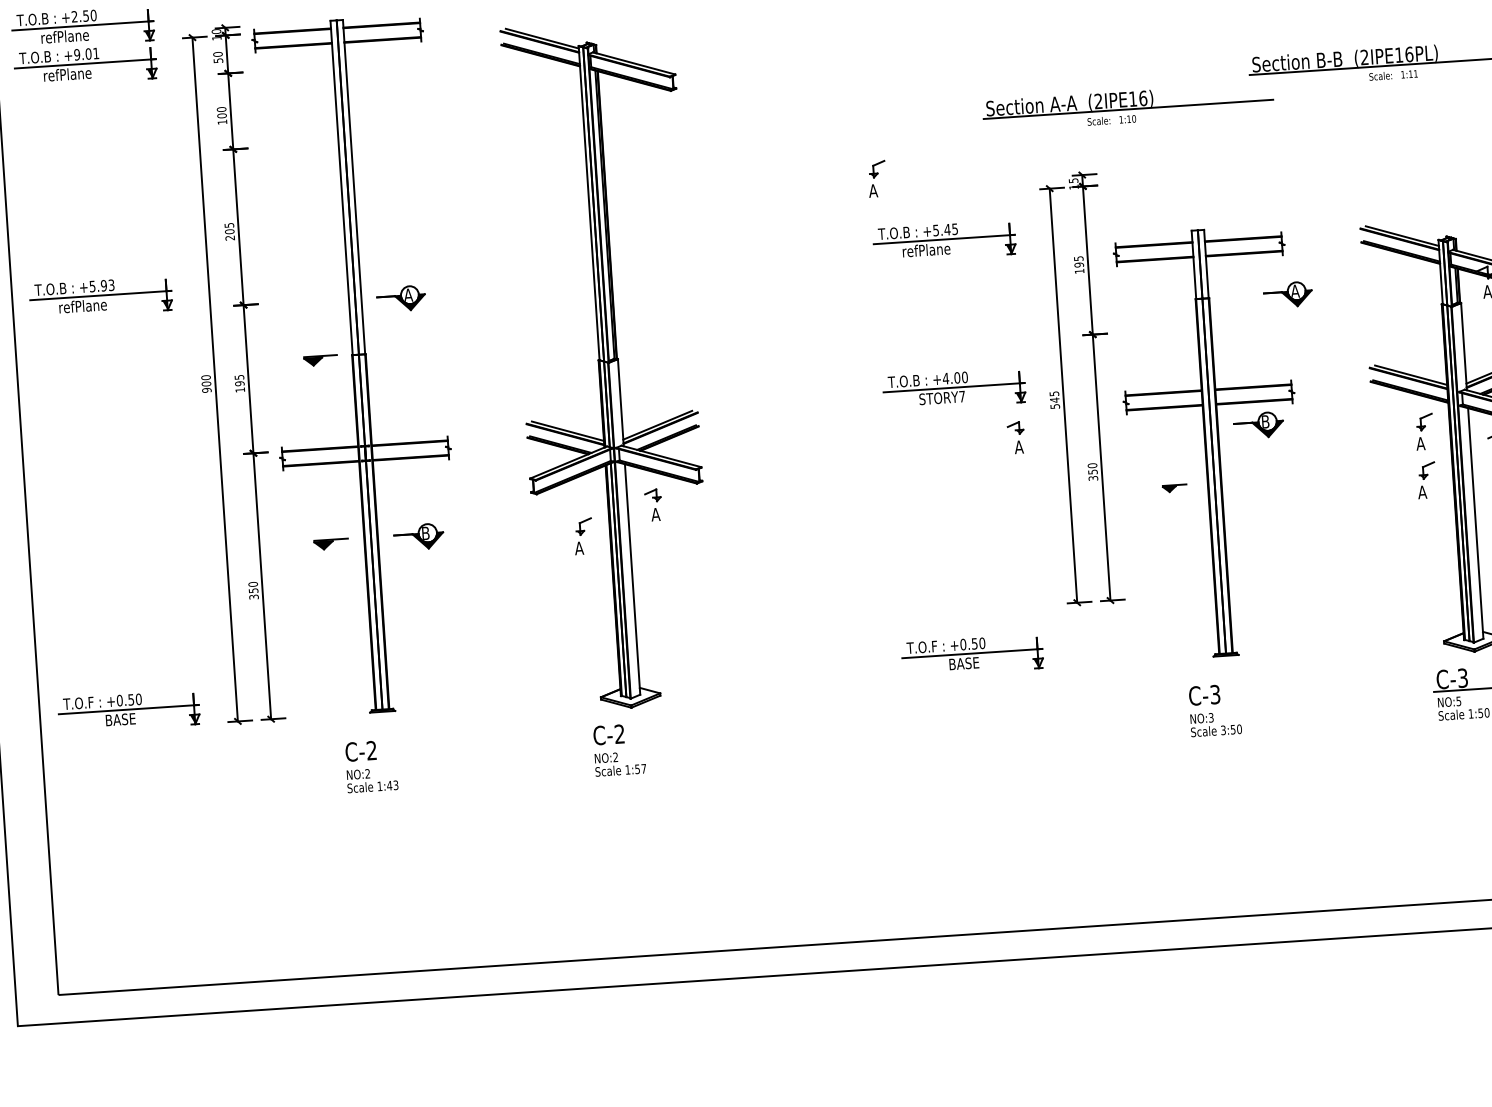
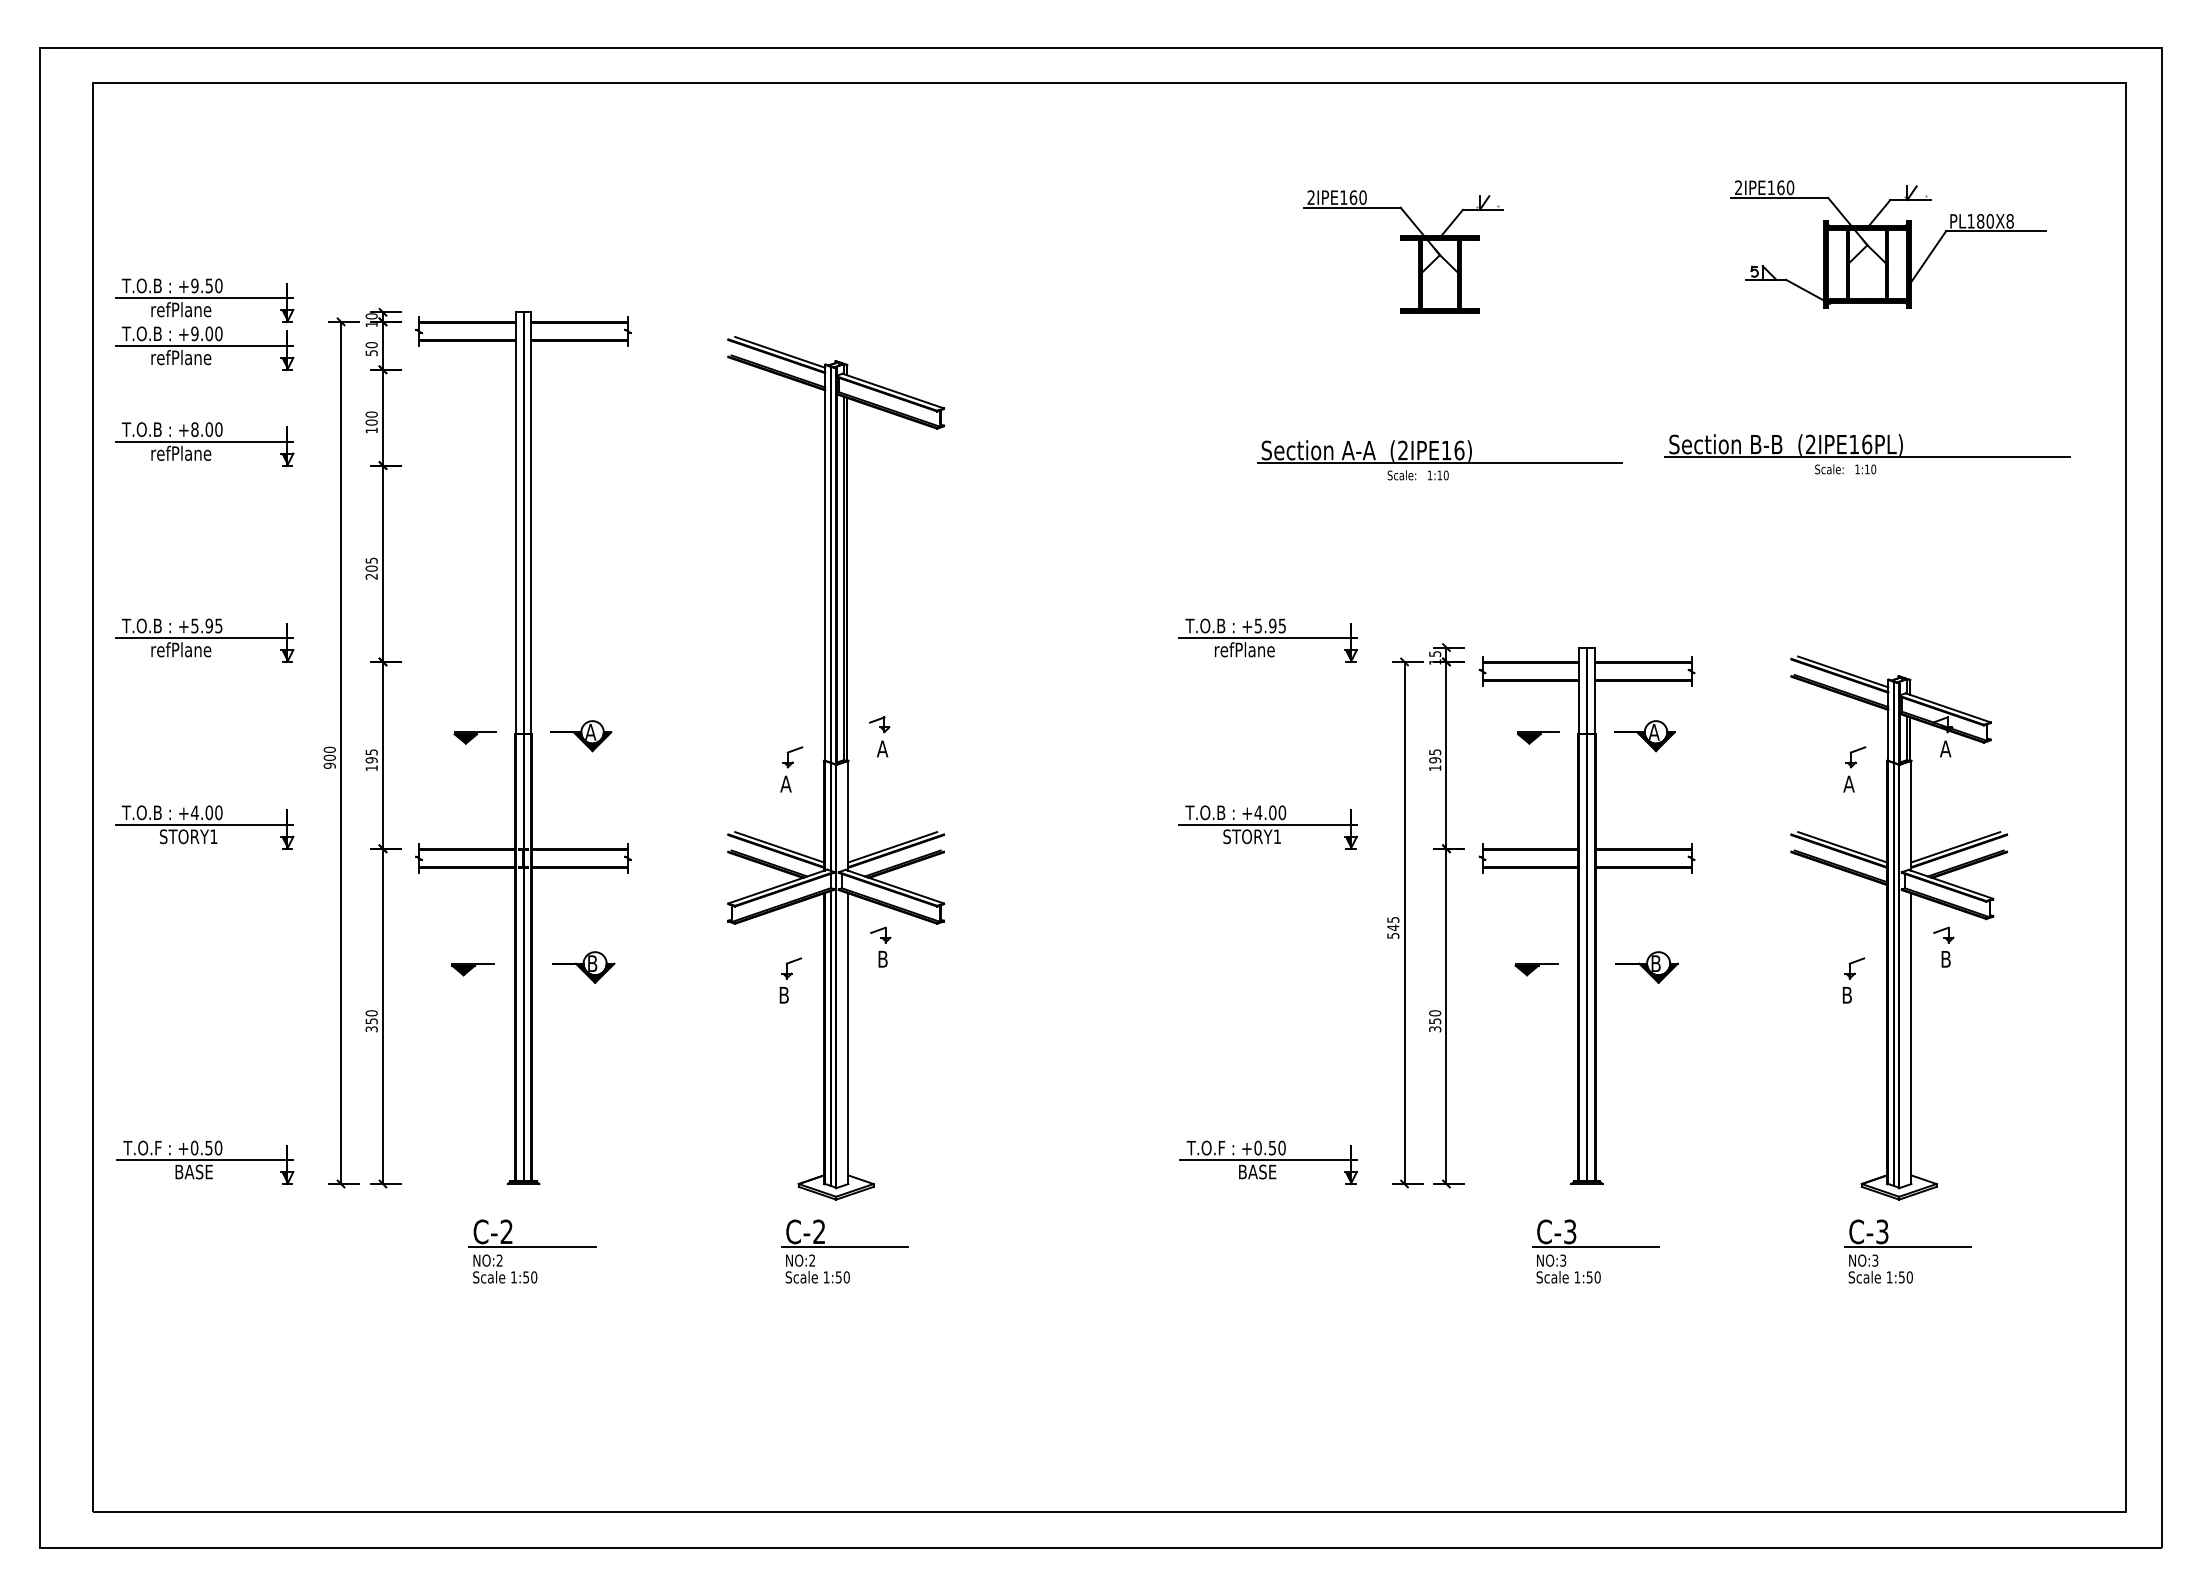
text: (74, 16) -> (194, 285), +2.50 -> +9.50
text: (95, 53) -> (218, 333), +9.01 -> +9.00
text: (1415, 73) -> (1873, 469), 1:11 -> 1:10
part: (1127, 107) -> (1439, 460), moved
part: (90, 142) -> (204, 444), added
part: (876, 179) -> (791, 769), moved
text: (947, 229) -> (1272, 625), +5.45 -> +5.95
text: (111, 284) -> (218, 625), +5.93 -> +5.95
part: (1287, 295) -> (1644, 736), moved
part: (401, 299) -> (581, 736), moved
part: (1164, 304) -> (1538, 737), added
part: (1063, 389) -> (1405, 915), moved
text: (962, 396) -> (1277, 836), STORY7 -> STORY1
part: (1258, 425) -> (1646, 967), moved
part: (1424, 431) -> (1854, 769), moved
part: (1016, 437) -> (879, 736), moved
part: (110, 445) -> (204, 827), added
part: (1174, 488) -> (1536, 969), size x1.43
text: (1421, 491) -> (1846, 994), A -> B
text: (655, 514) -> (882, 959), A -> B
text: (578, 547) -> (783, 994), A -> B
text: (1458, 700) -> (1875, 1259), NO:5 -> NO:3
line: (1236, 704) -> (1595, 1246), added
text: (1223, 730) -> (1577, 1277), 3:50 -> 1:50
line: (640, 744) -> (844, 1246), added
line: (393, 760) -> (532, 1246), added
text: (643, 768) -> (846, 1277), 1:57 -> 1:50
text: (392, 785) -> (529, 1277), 1:43 -> 1:50

